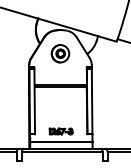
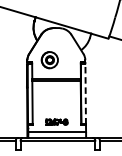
part: (60, 53) -> (49, 59), moved
line: (92, 101) -> (86, 94), solid -> dashed

